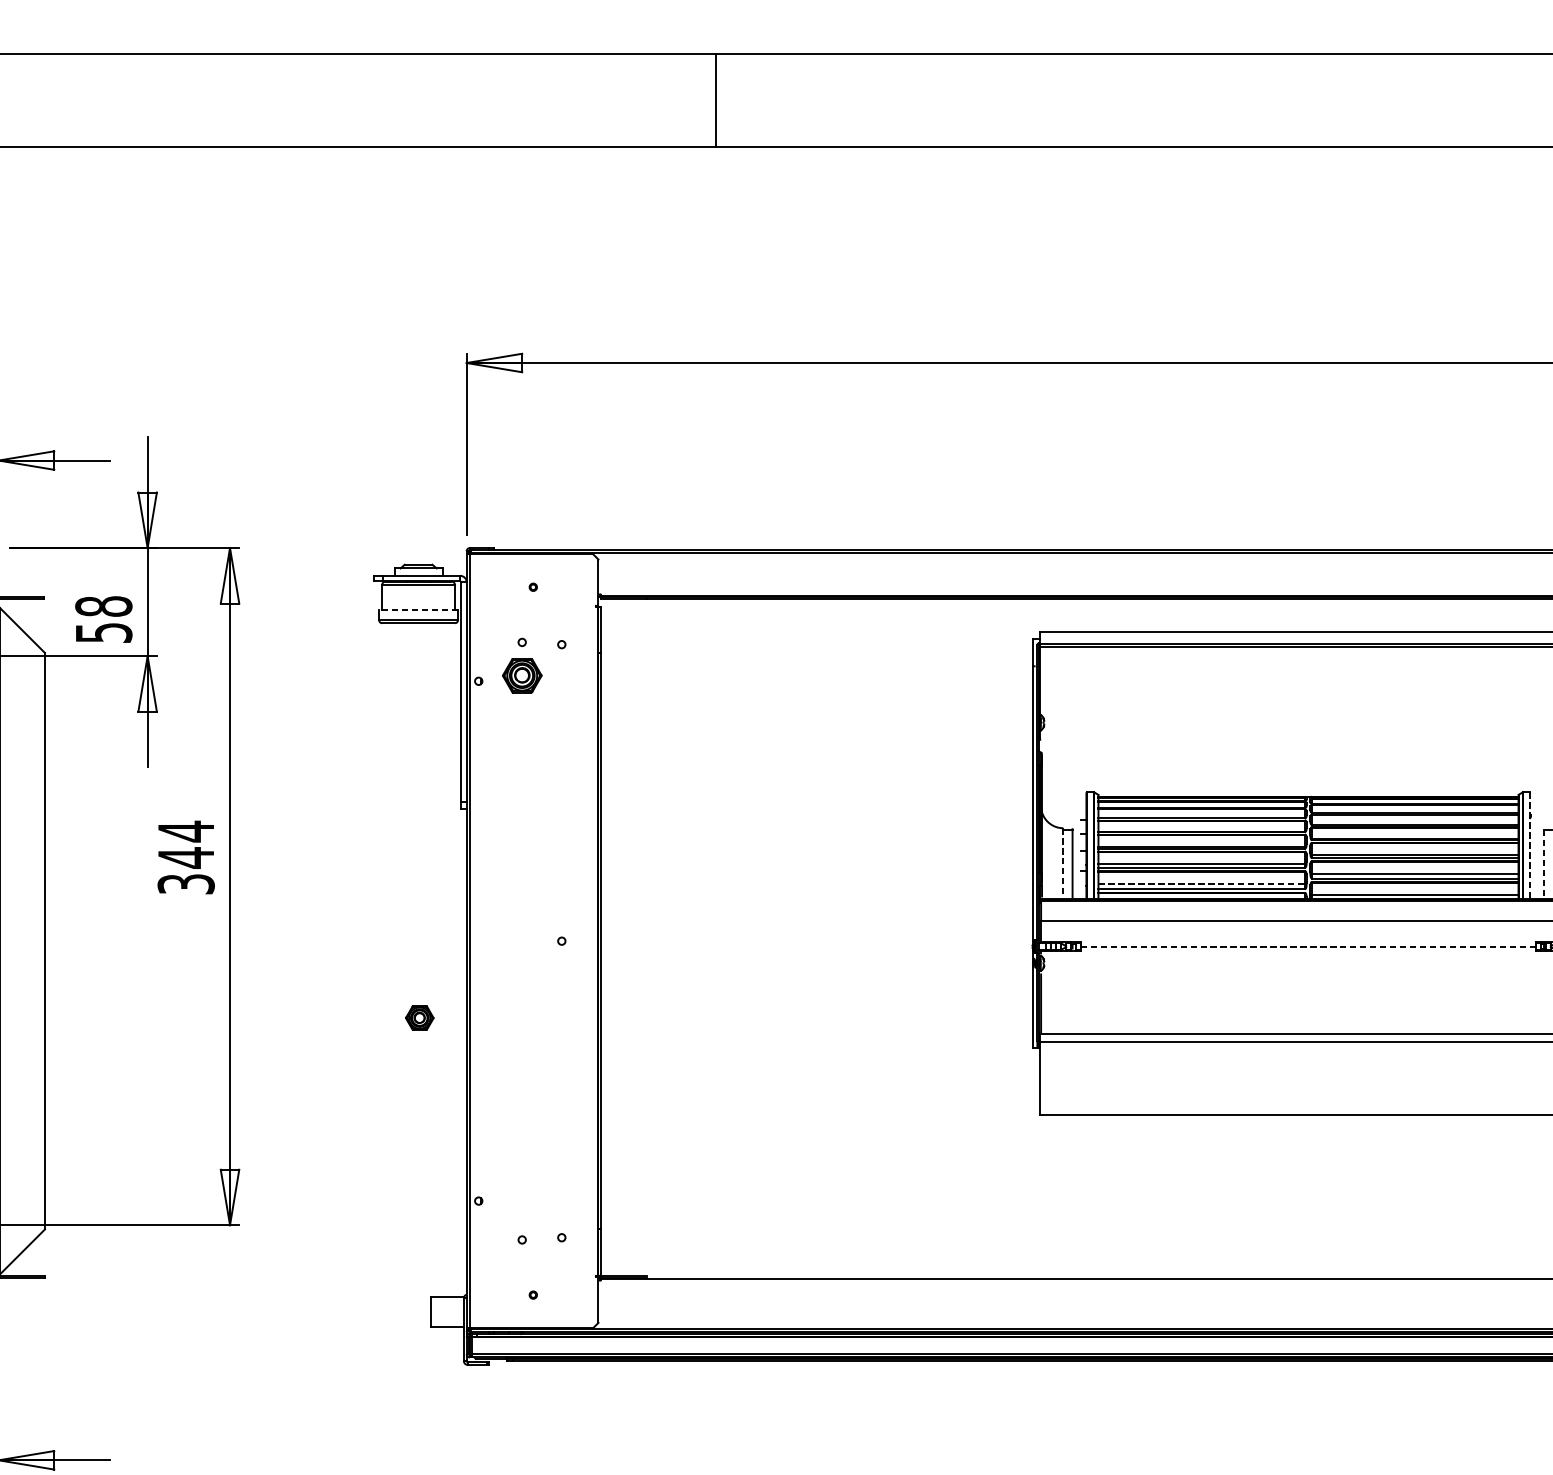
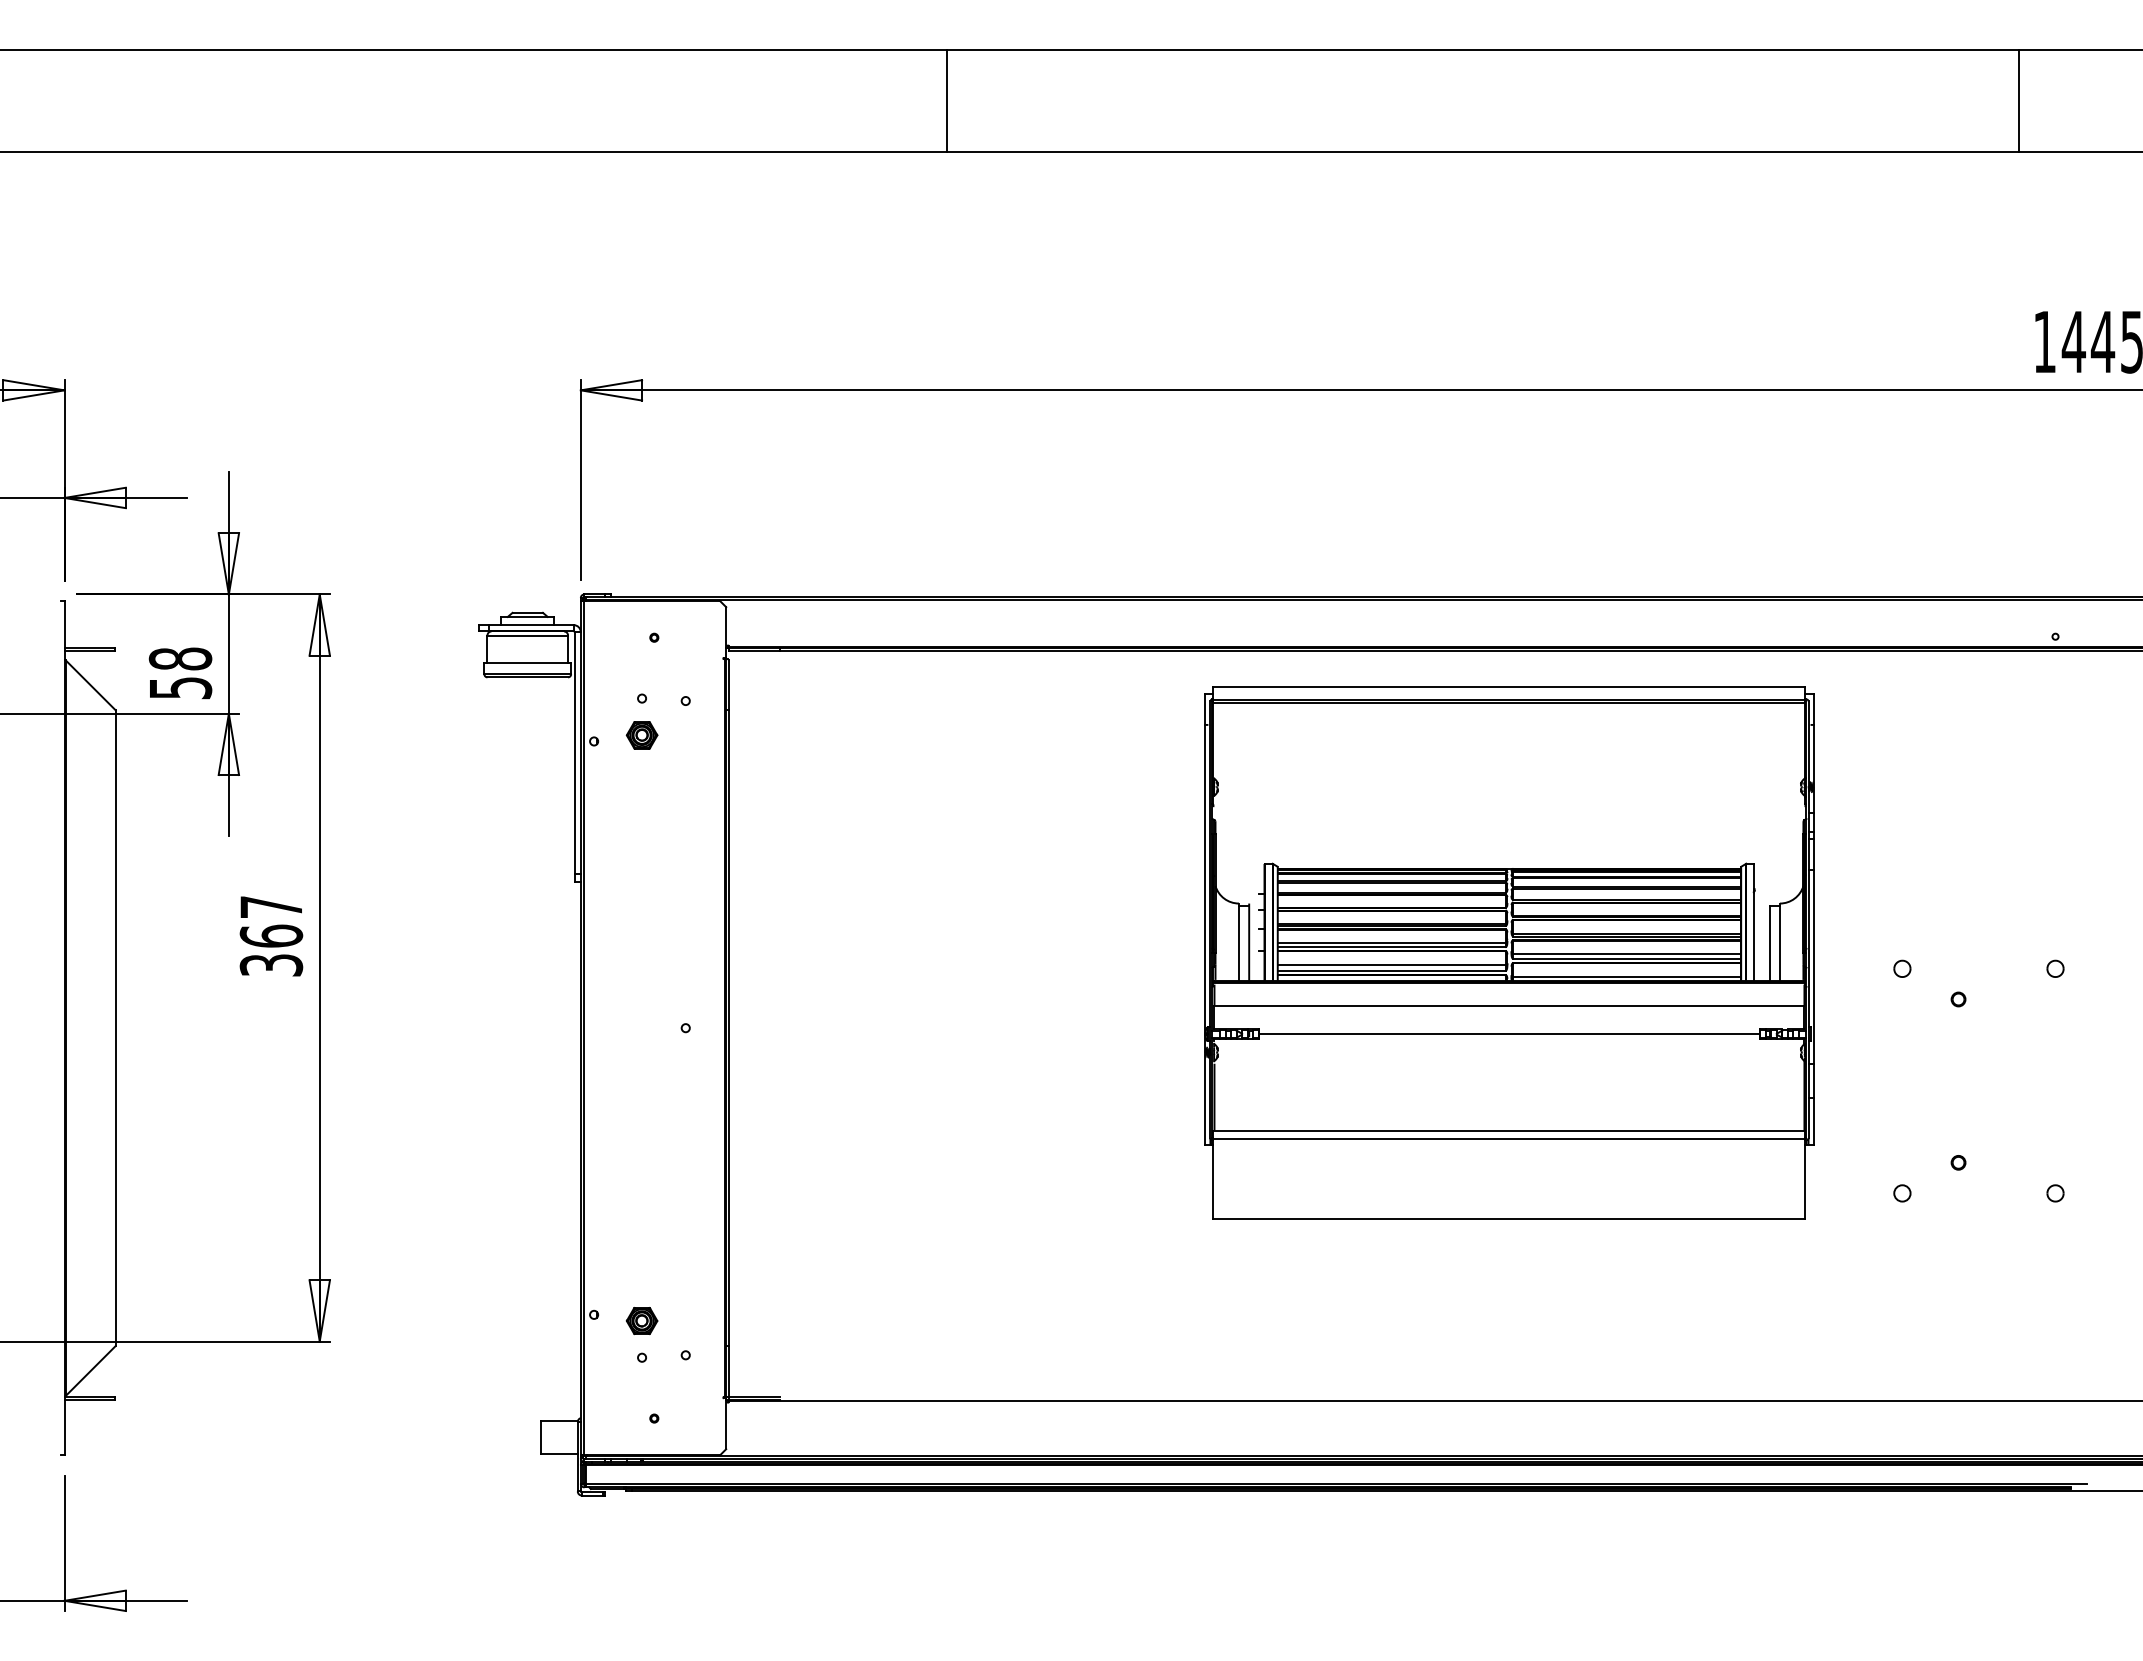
line: (716, 100) -> (947, 100), moved
line: (418, 610) -> (527, 663), dashed -> solid
part: (521, 675) -> (641, 735), size x0.71
text: (186, 844) -> (271, 921), 344 -> 367
line: (1530, 845) -> (1754, 922), dashed -> solid
line: (1062, 863) -> (1238, 942), dashed -> solid
line: (1544, 864) -> (1769, 943), dashed -> solid
line: (1201, 884) -> (1391, 965), dashed -> solid
line: (1308, 946) -> (1509, 1034), dashed -> solid
part: (419, 1018) -> (641, 1321), moved

